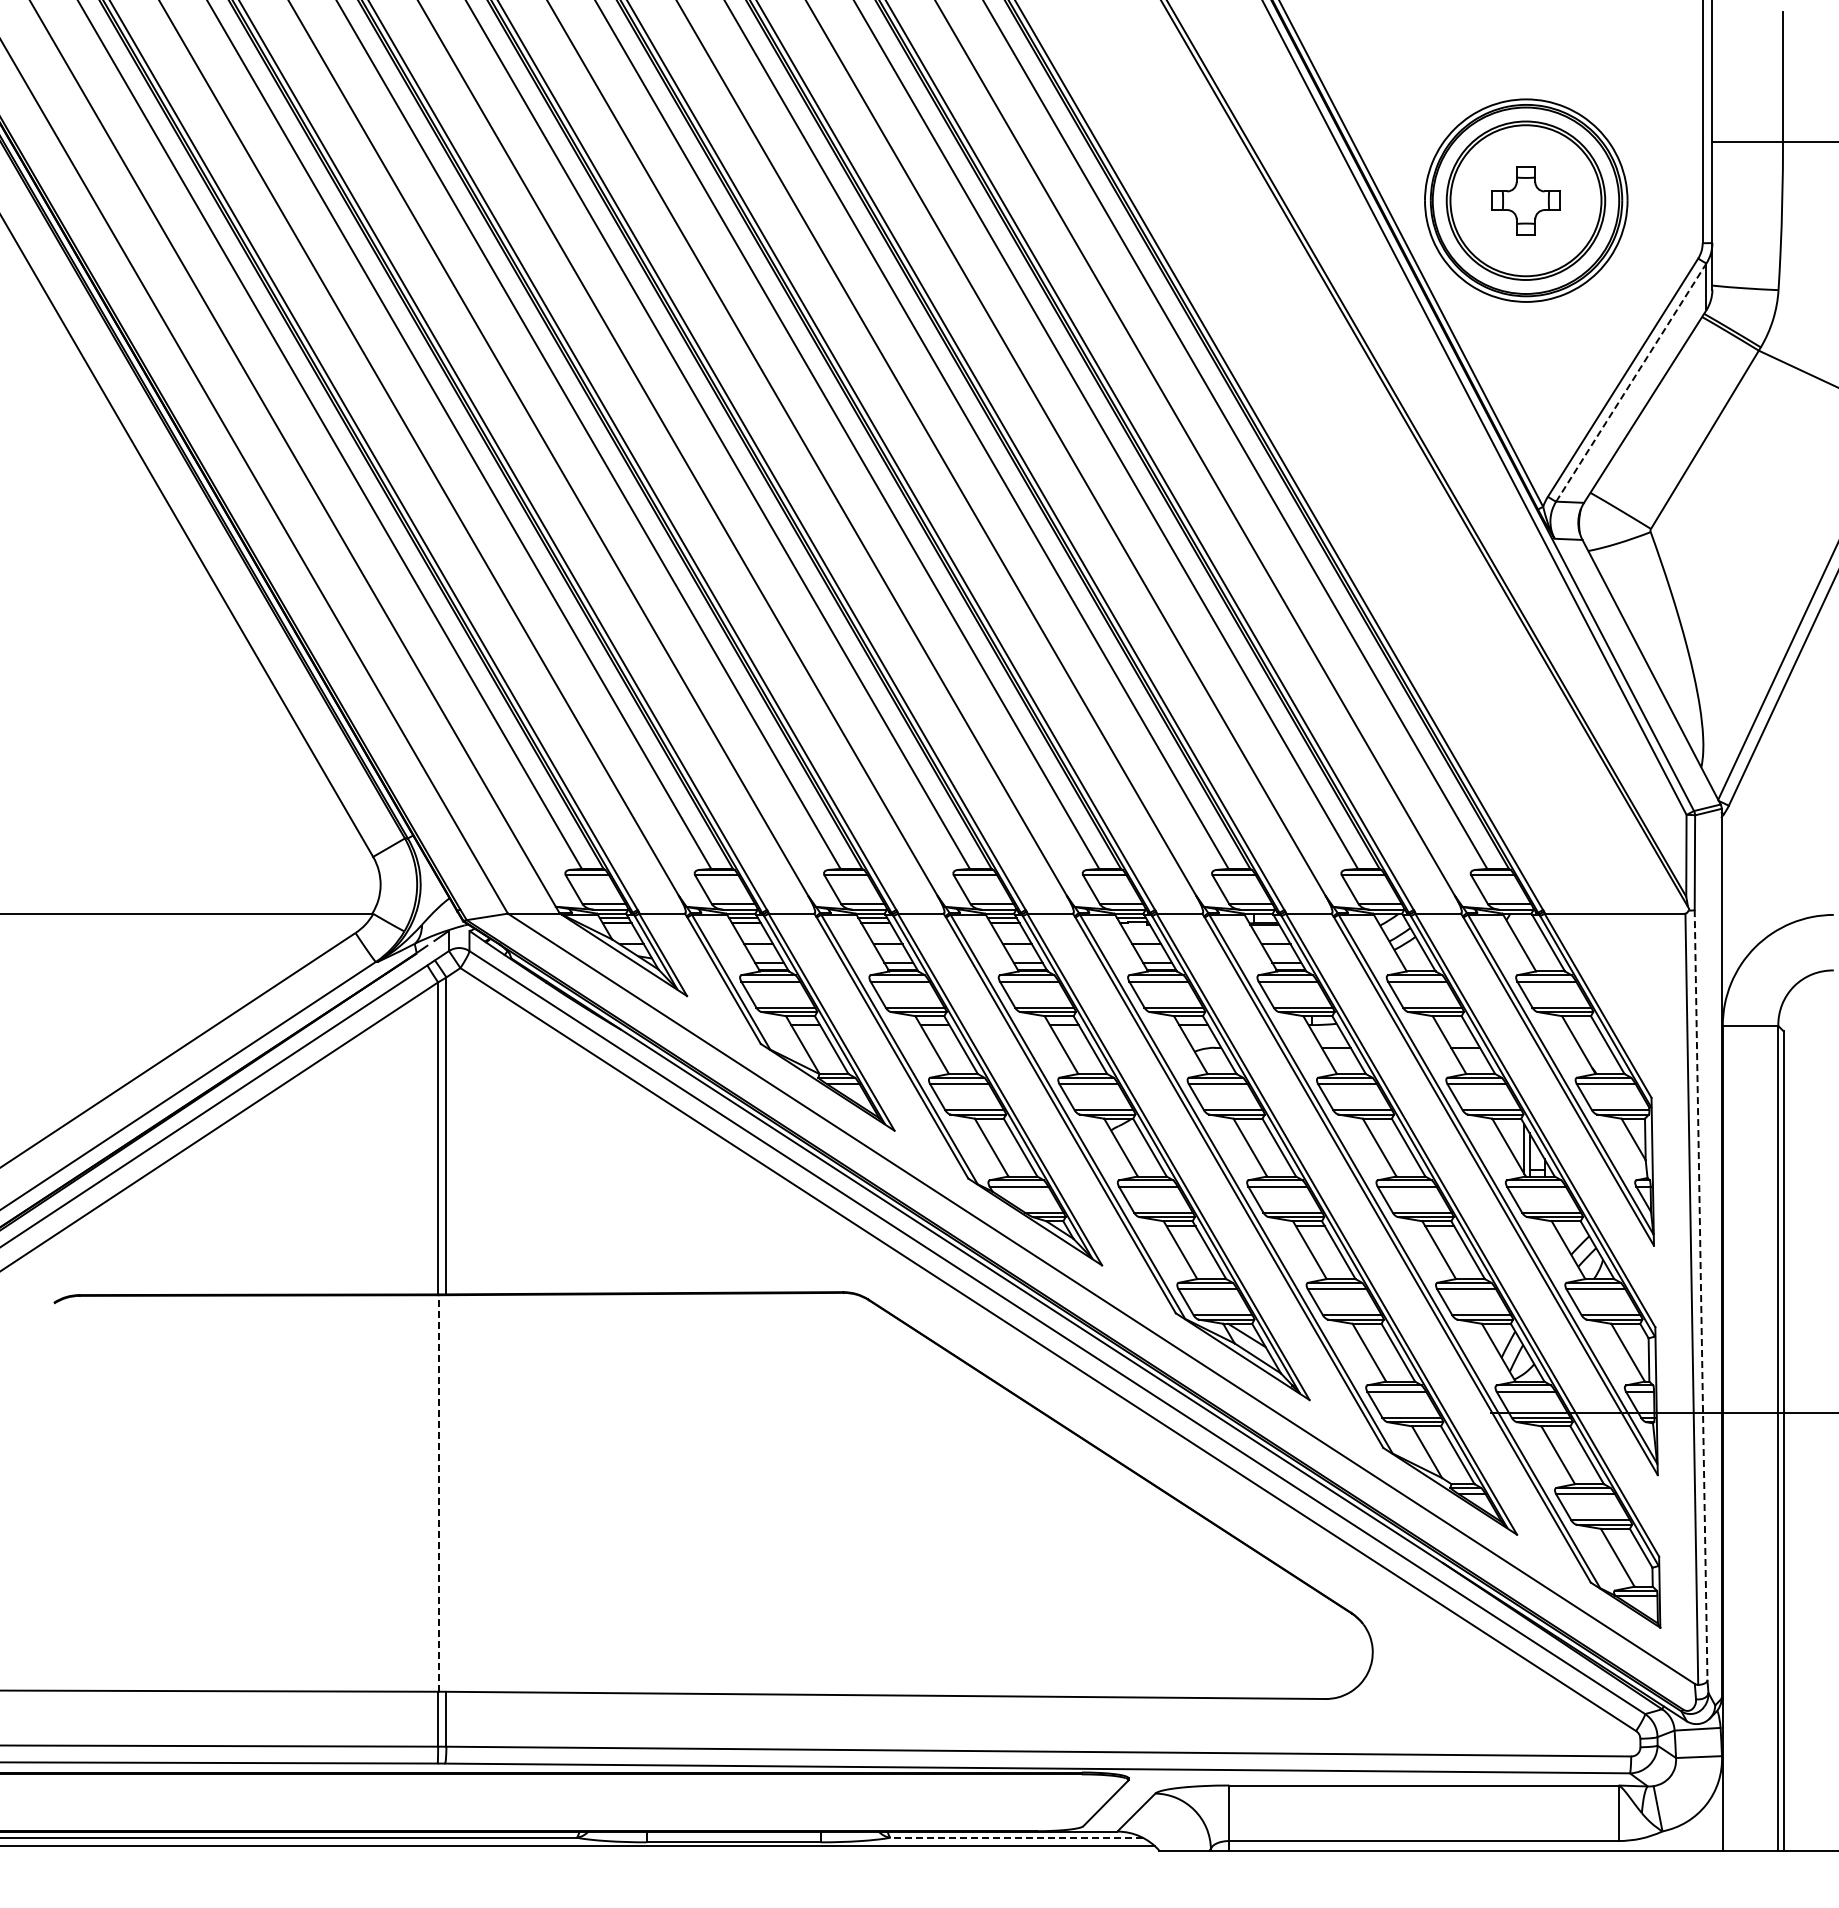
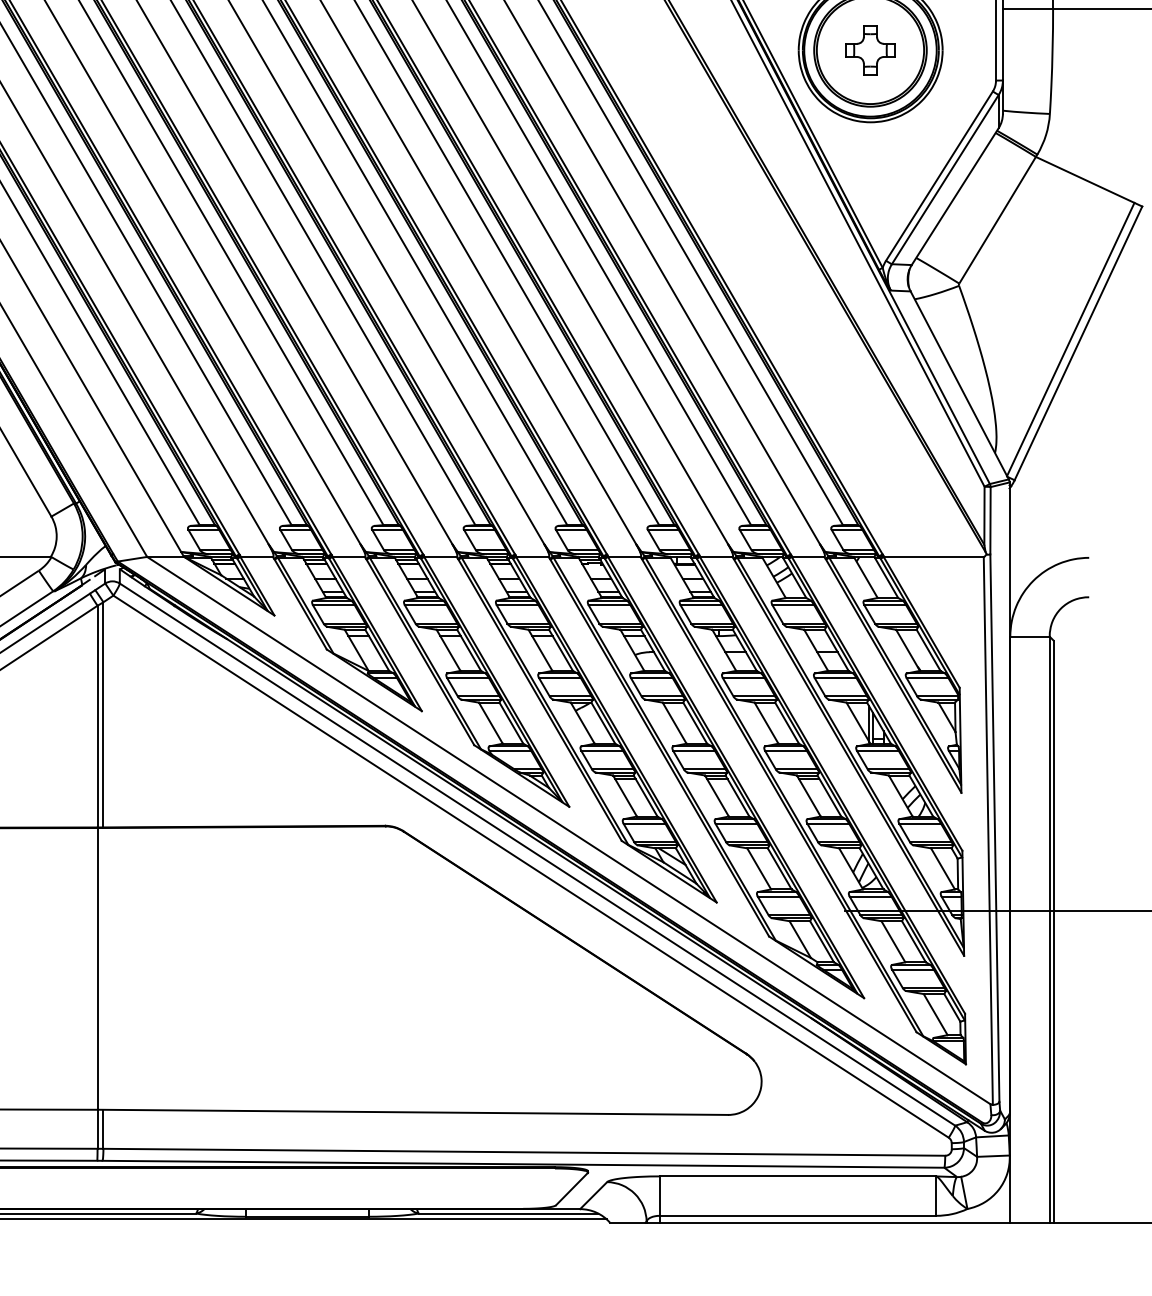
line: (1631, 382) -> (945, 179), dashed -> solid
line: (1701, 1295) -> (995, 828), dashed -> solid
line: (438, 1492) -> (97, 968), dashed -> solid
line: (1016, 1837) -> (508, 1213), dashed -> solid

